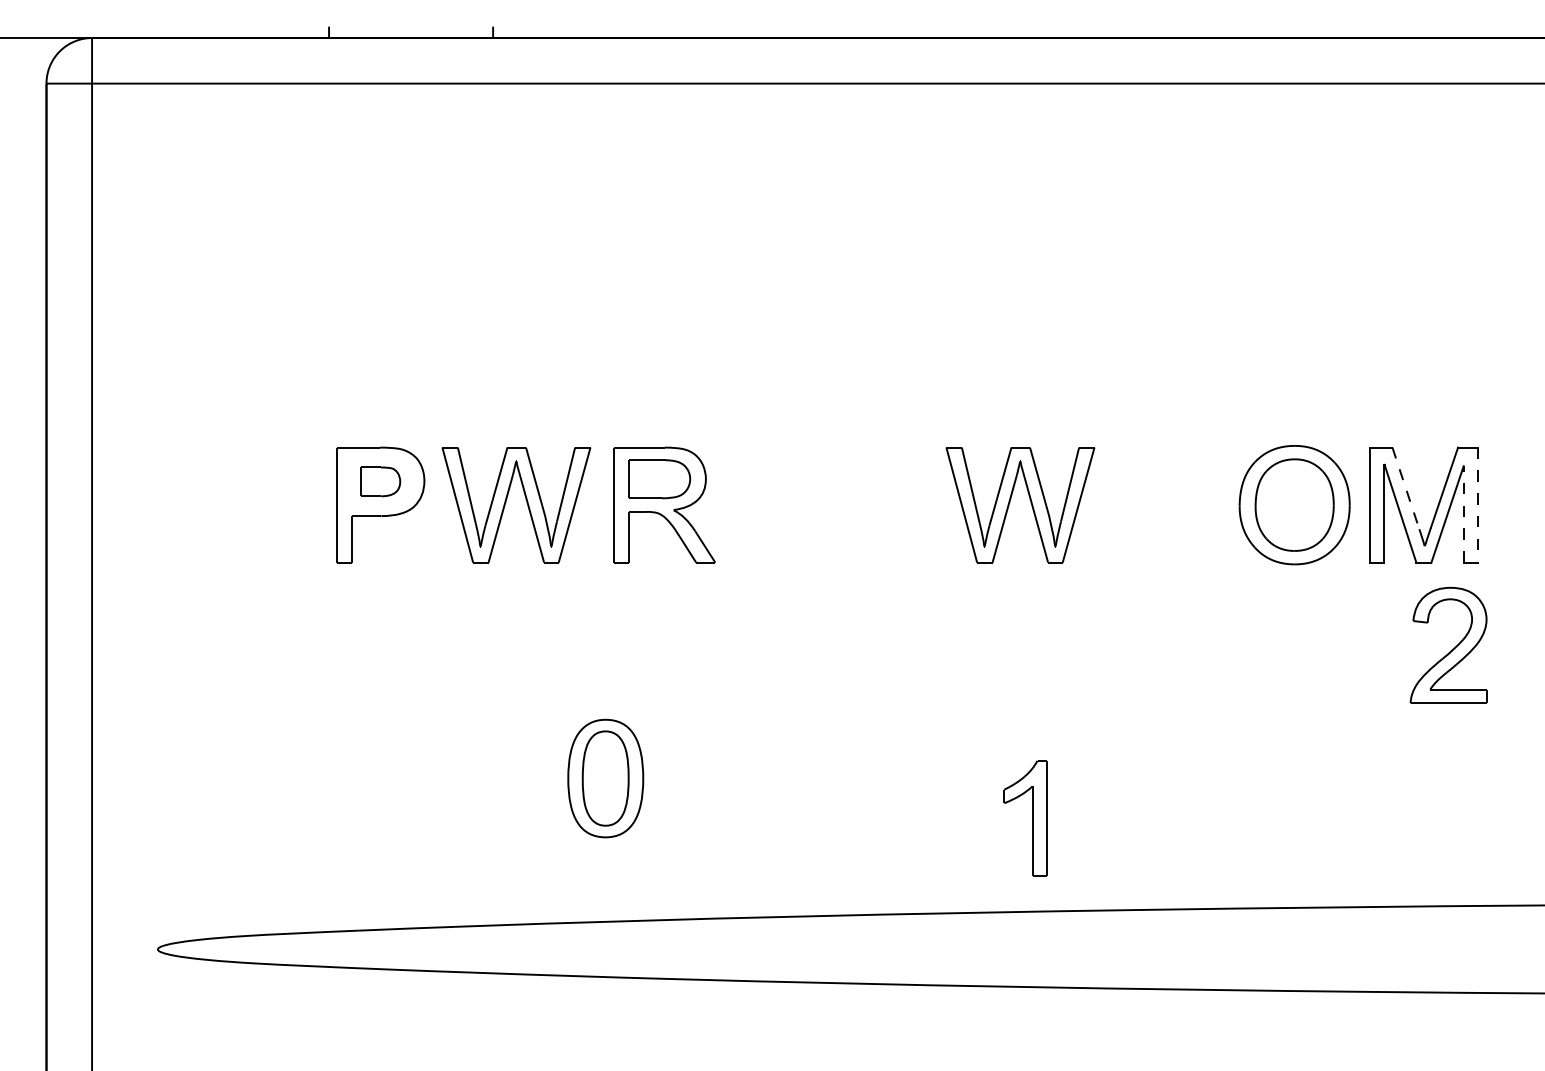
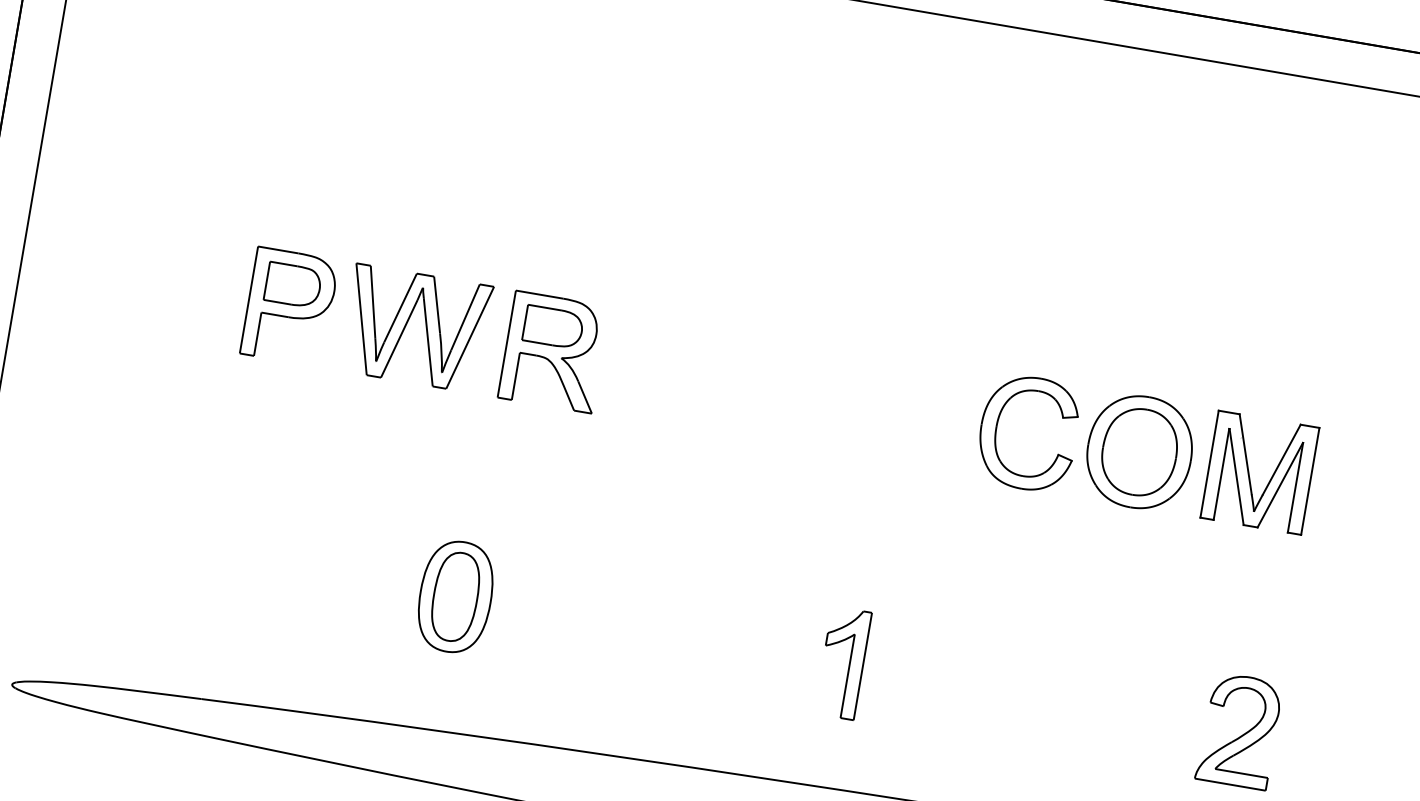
part: (380, 481) -> (293, 284), size x1.43
line: (1405, 488) -> (1245, 454), dashed -> solid
part: (1030, 503) -> (894, 408), removed
part: (1141, 505) -> (997, 428), added
line: (1478, 505) -> (1310, 481), dashed -> solid
line: (1463, 513) -> (1295, 486), dashed -> solid
part: (1448, 644) -> (1239, 729), moved
part: (1032, 818) -> (849, 664), moved

